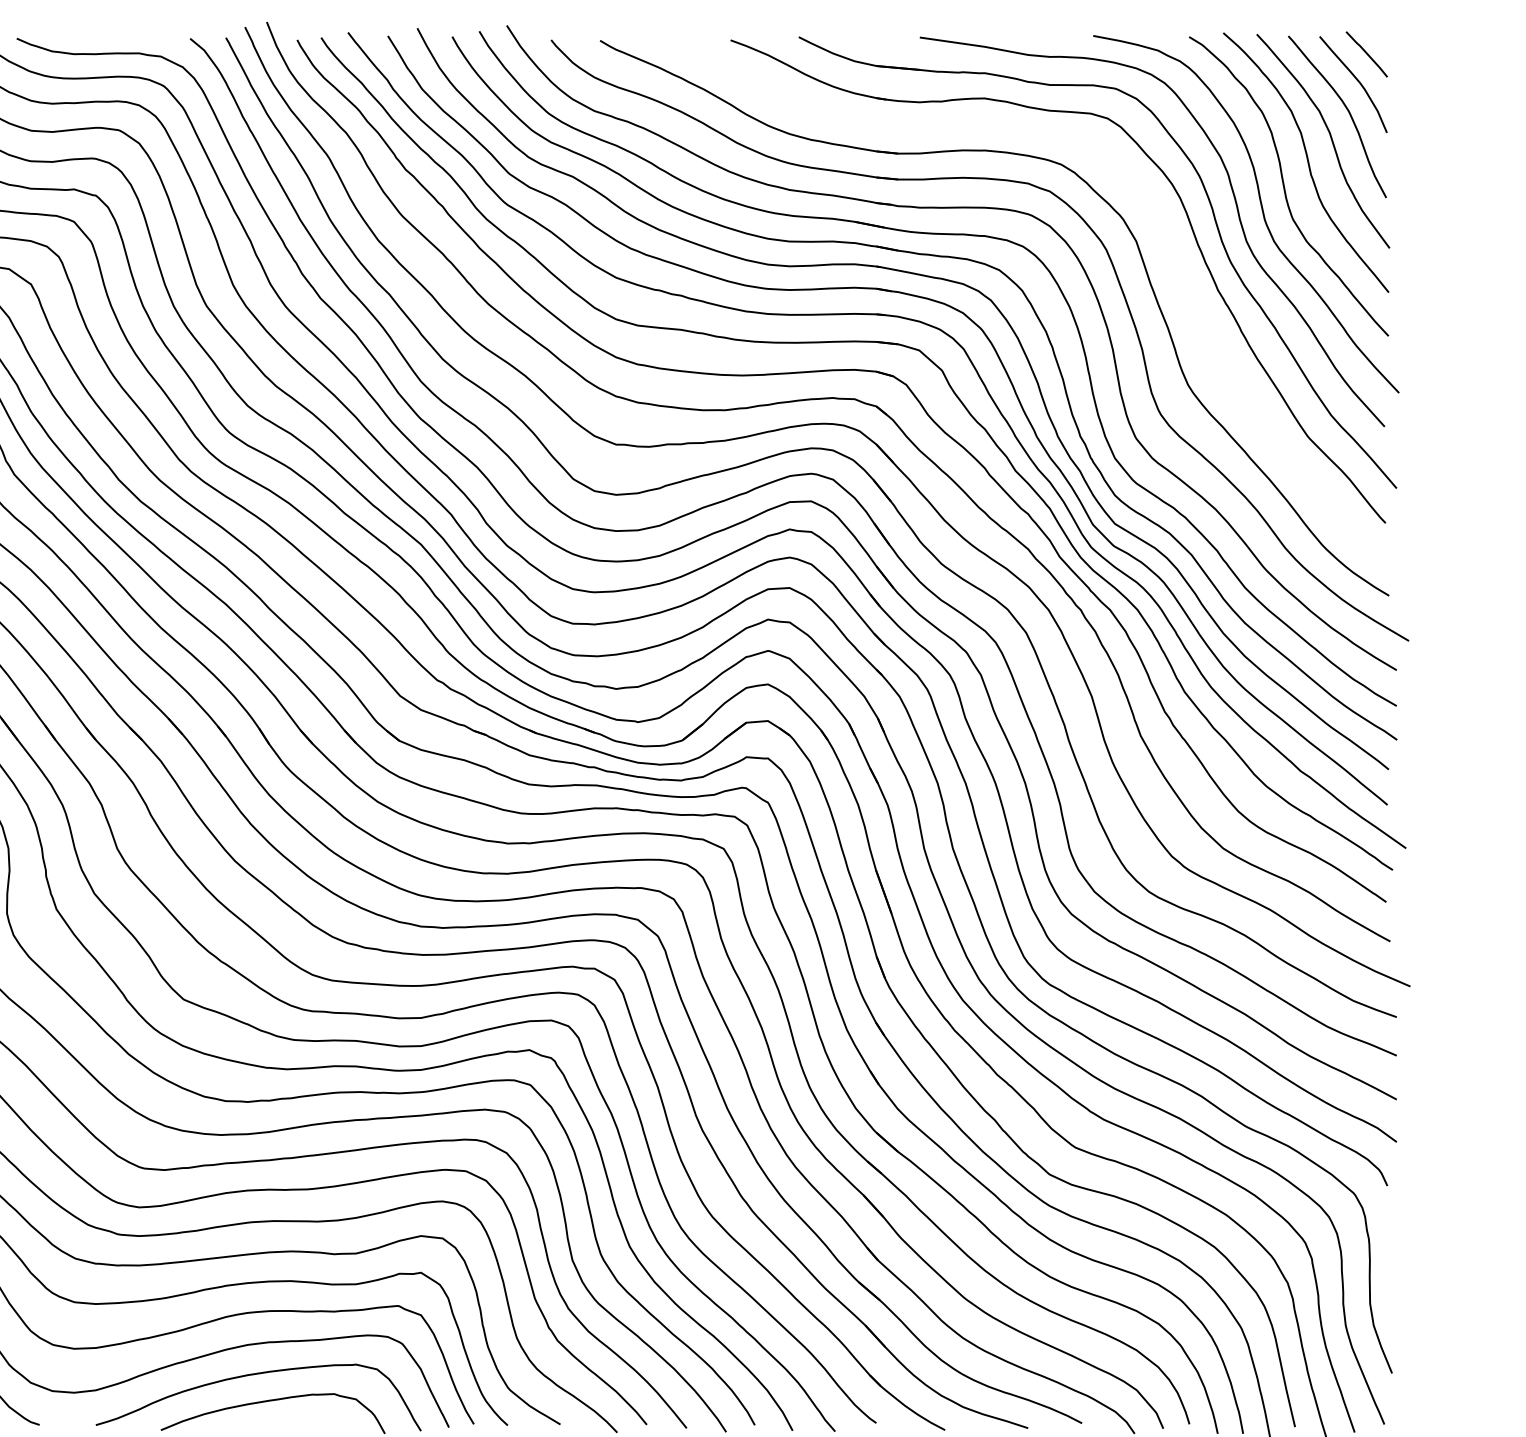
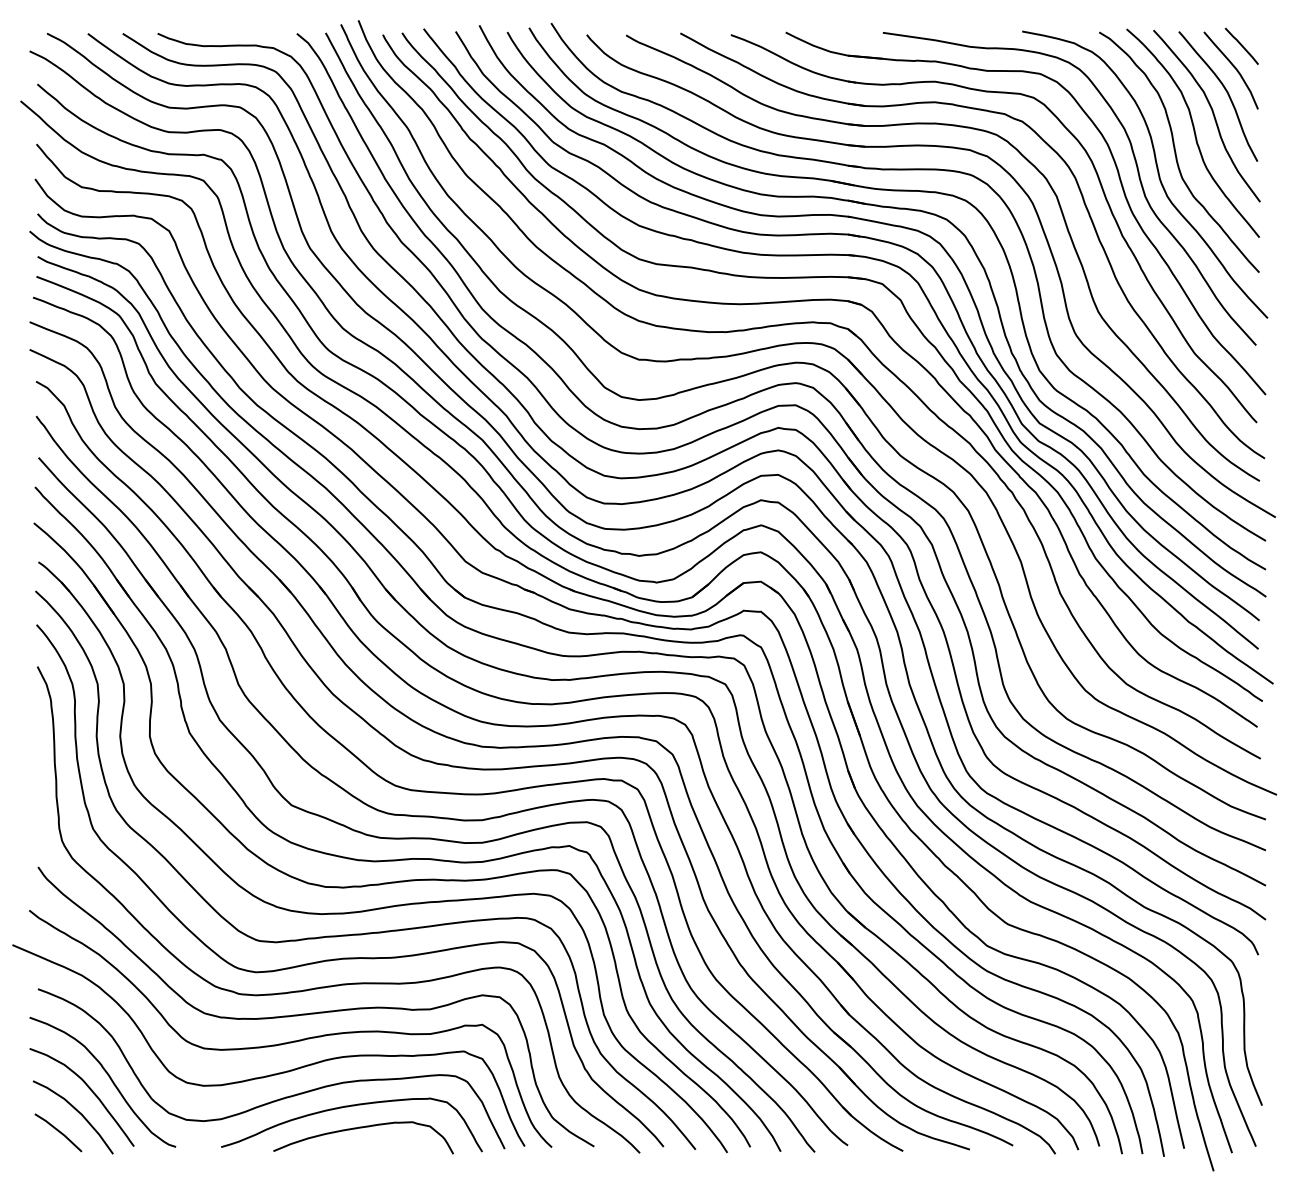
part: (1169, 250) -> (1083, 203), added

